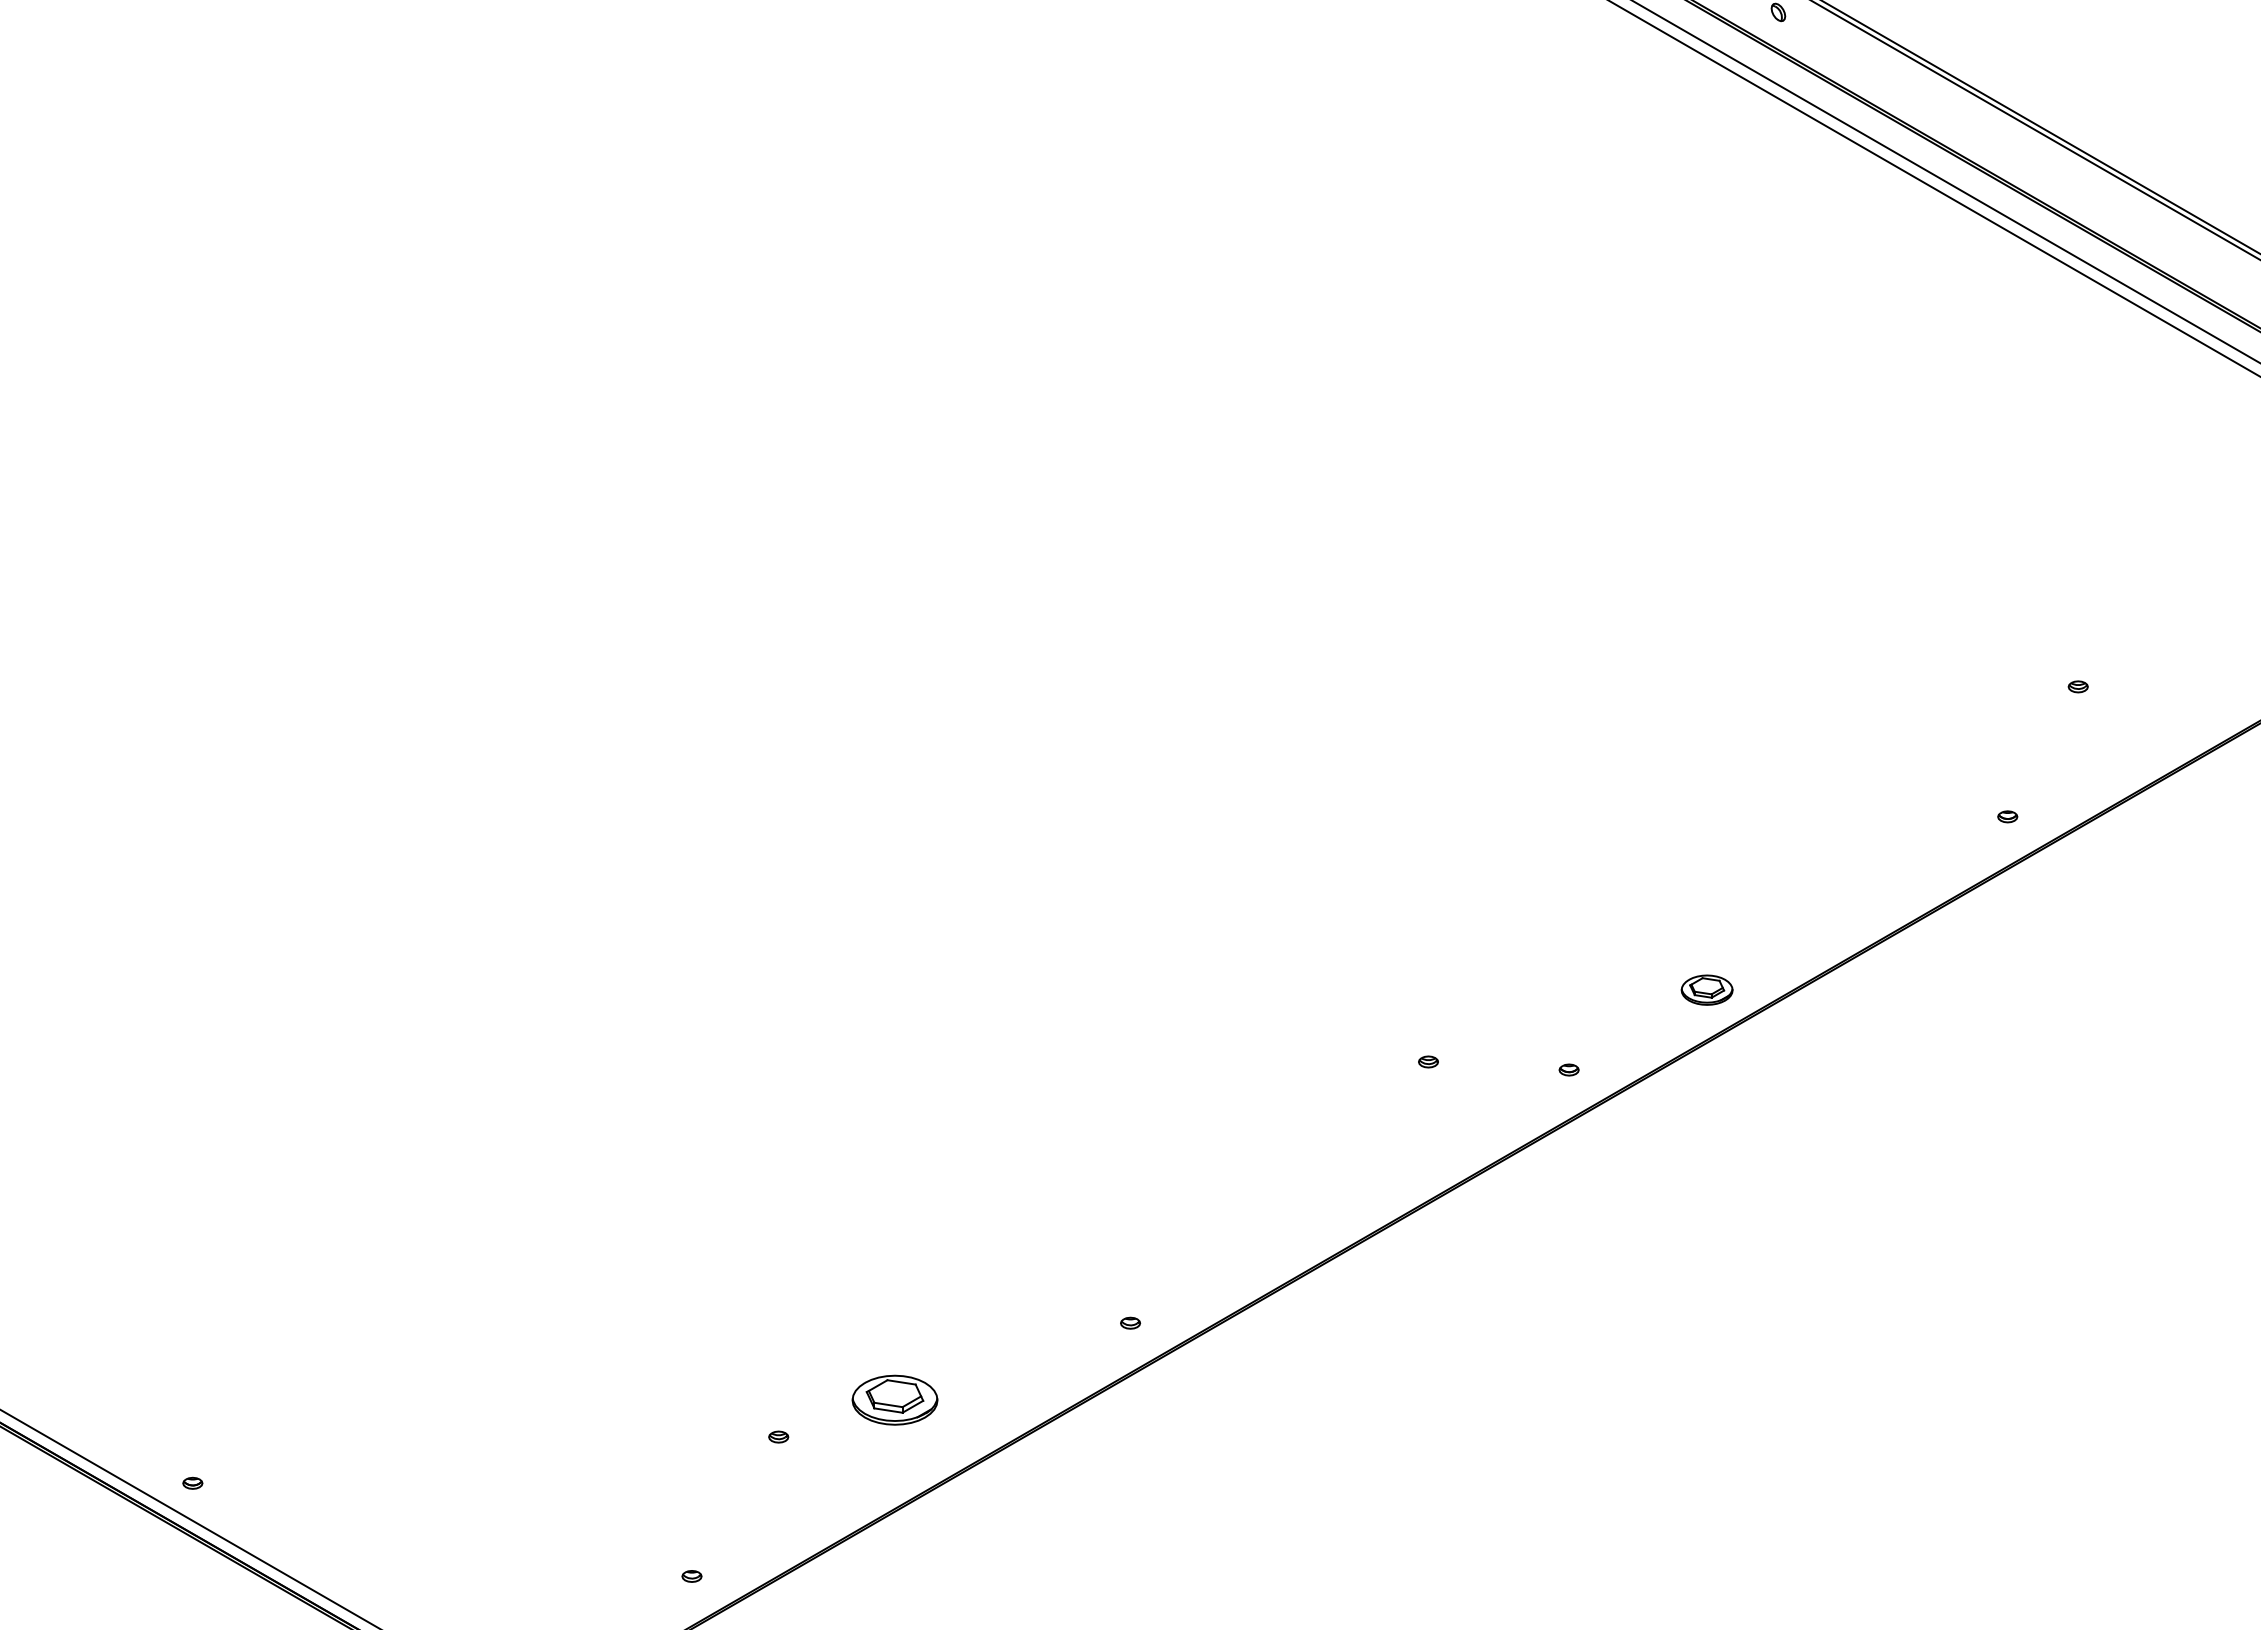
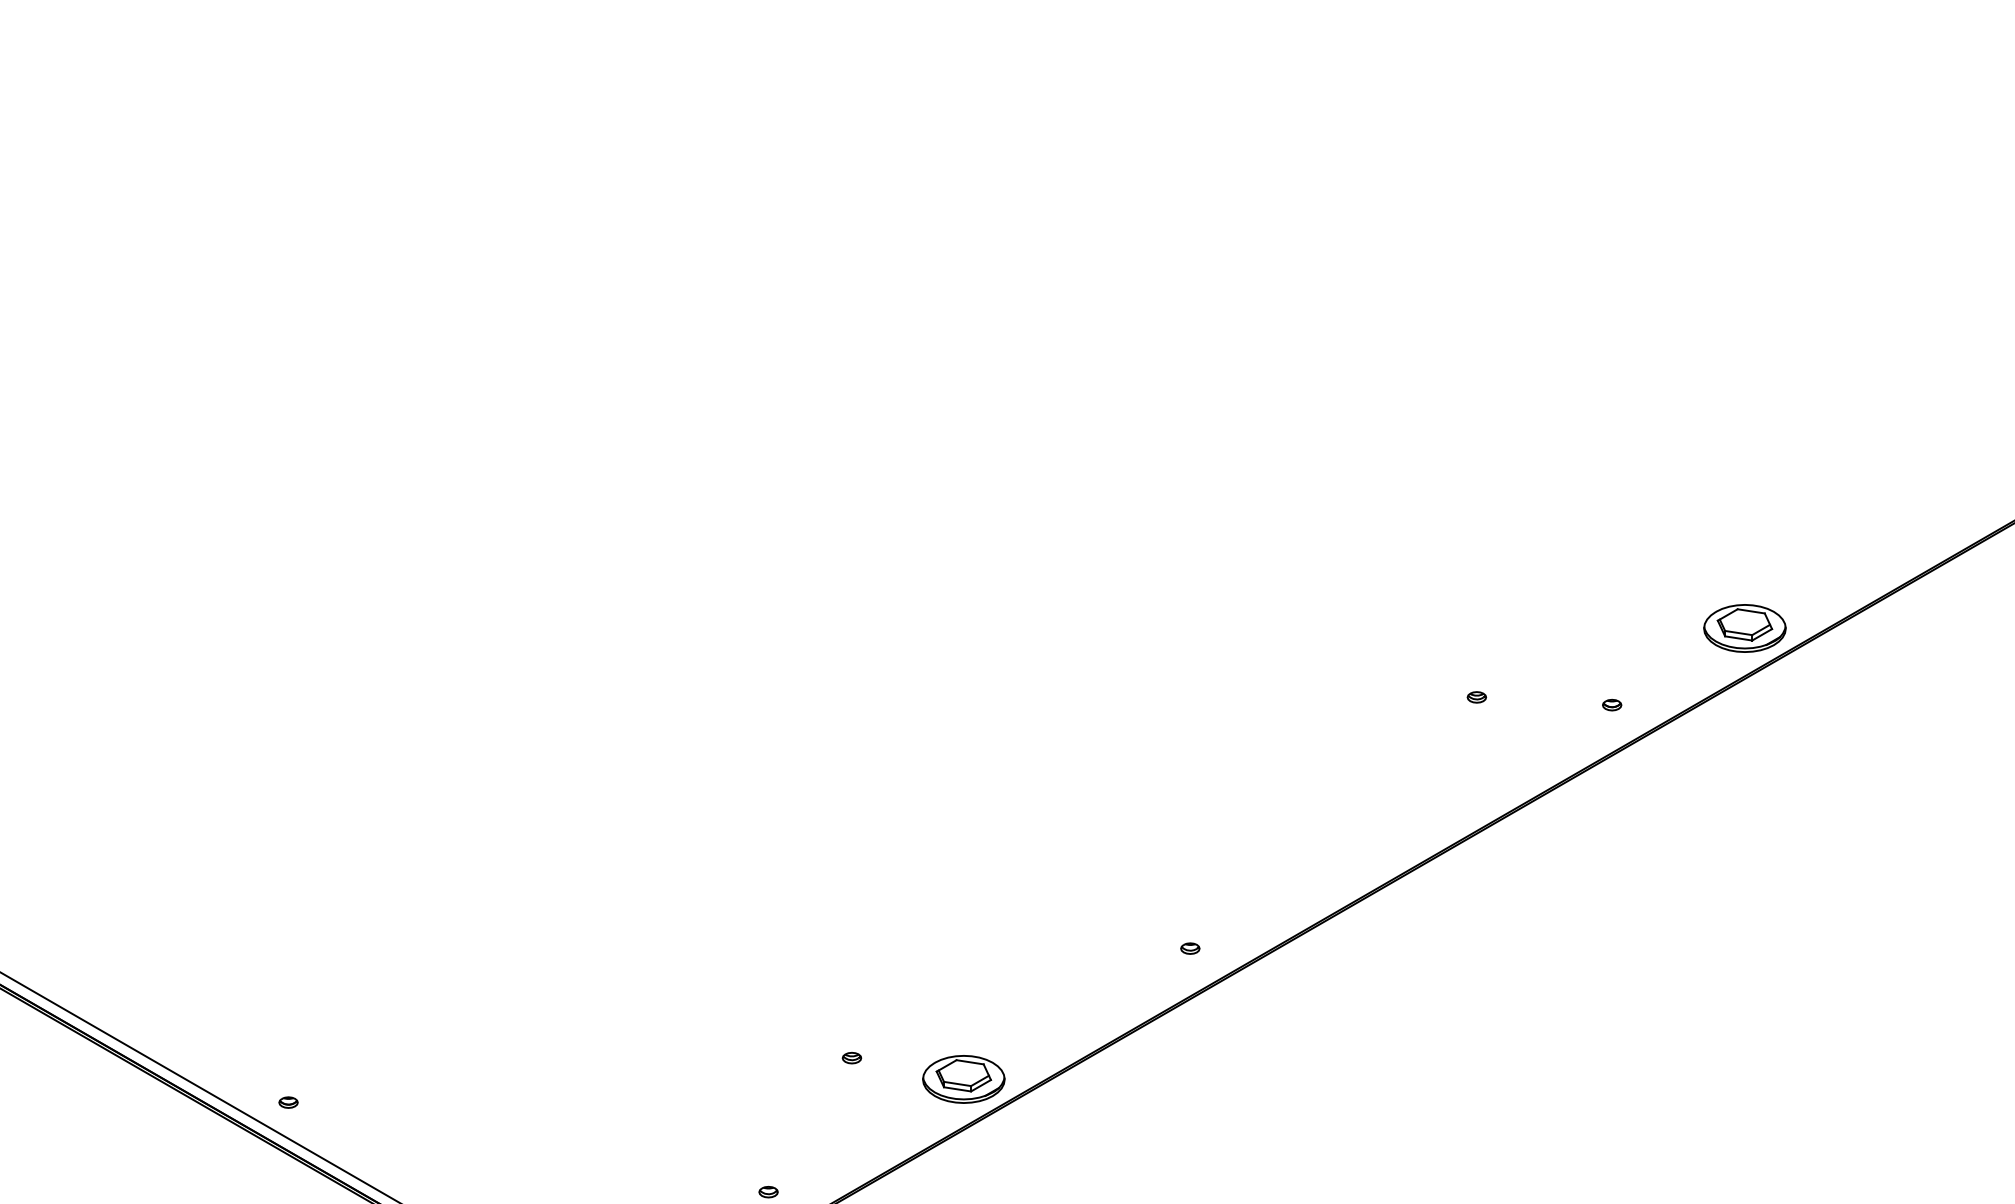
part: (1706, 989) -> (1744, 627), size x1.67
part: (894, 1399) -> (963, 1078), moved

